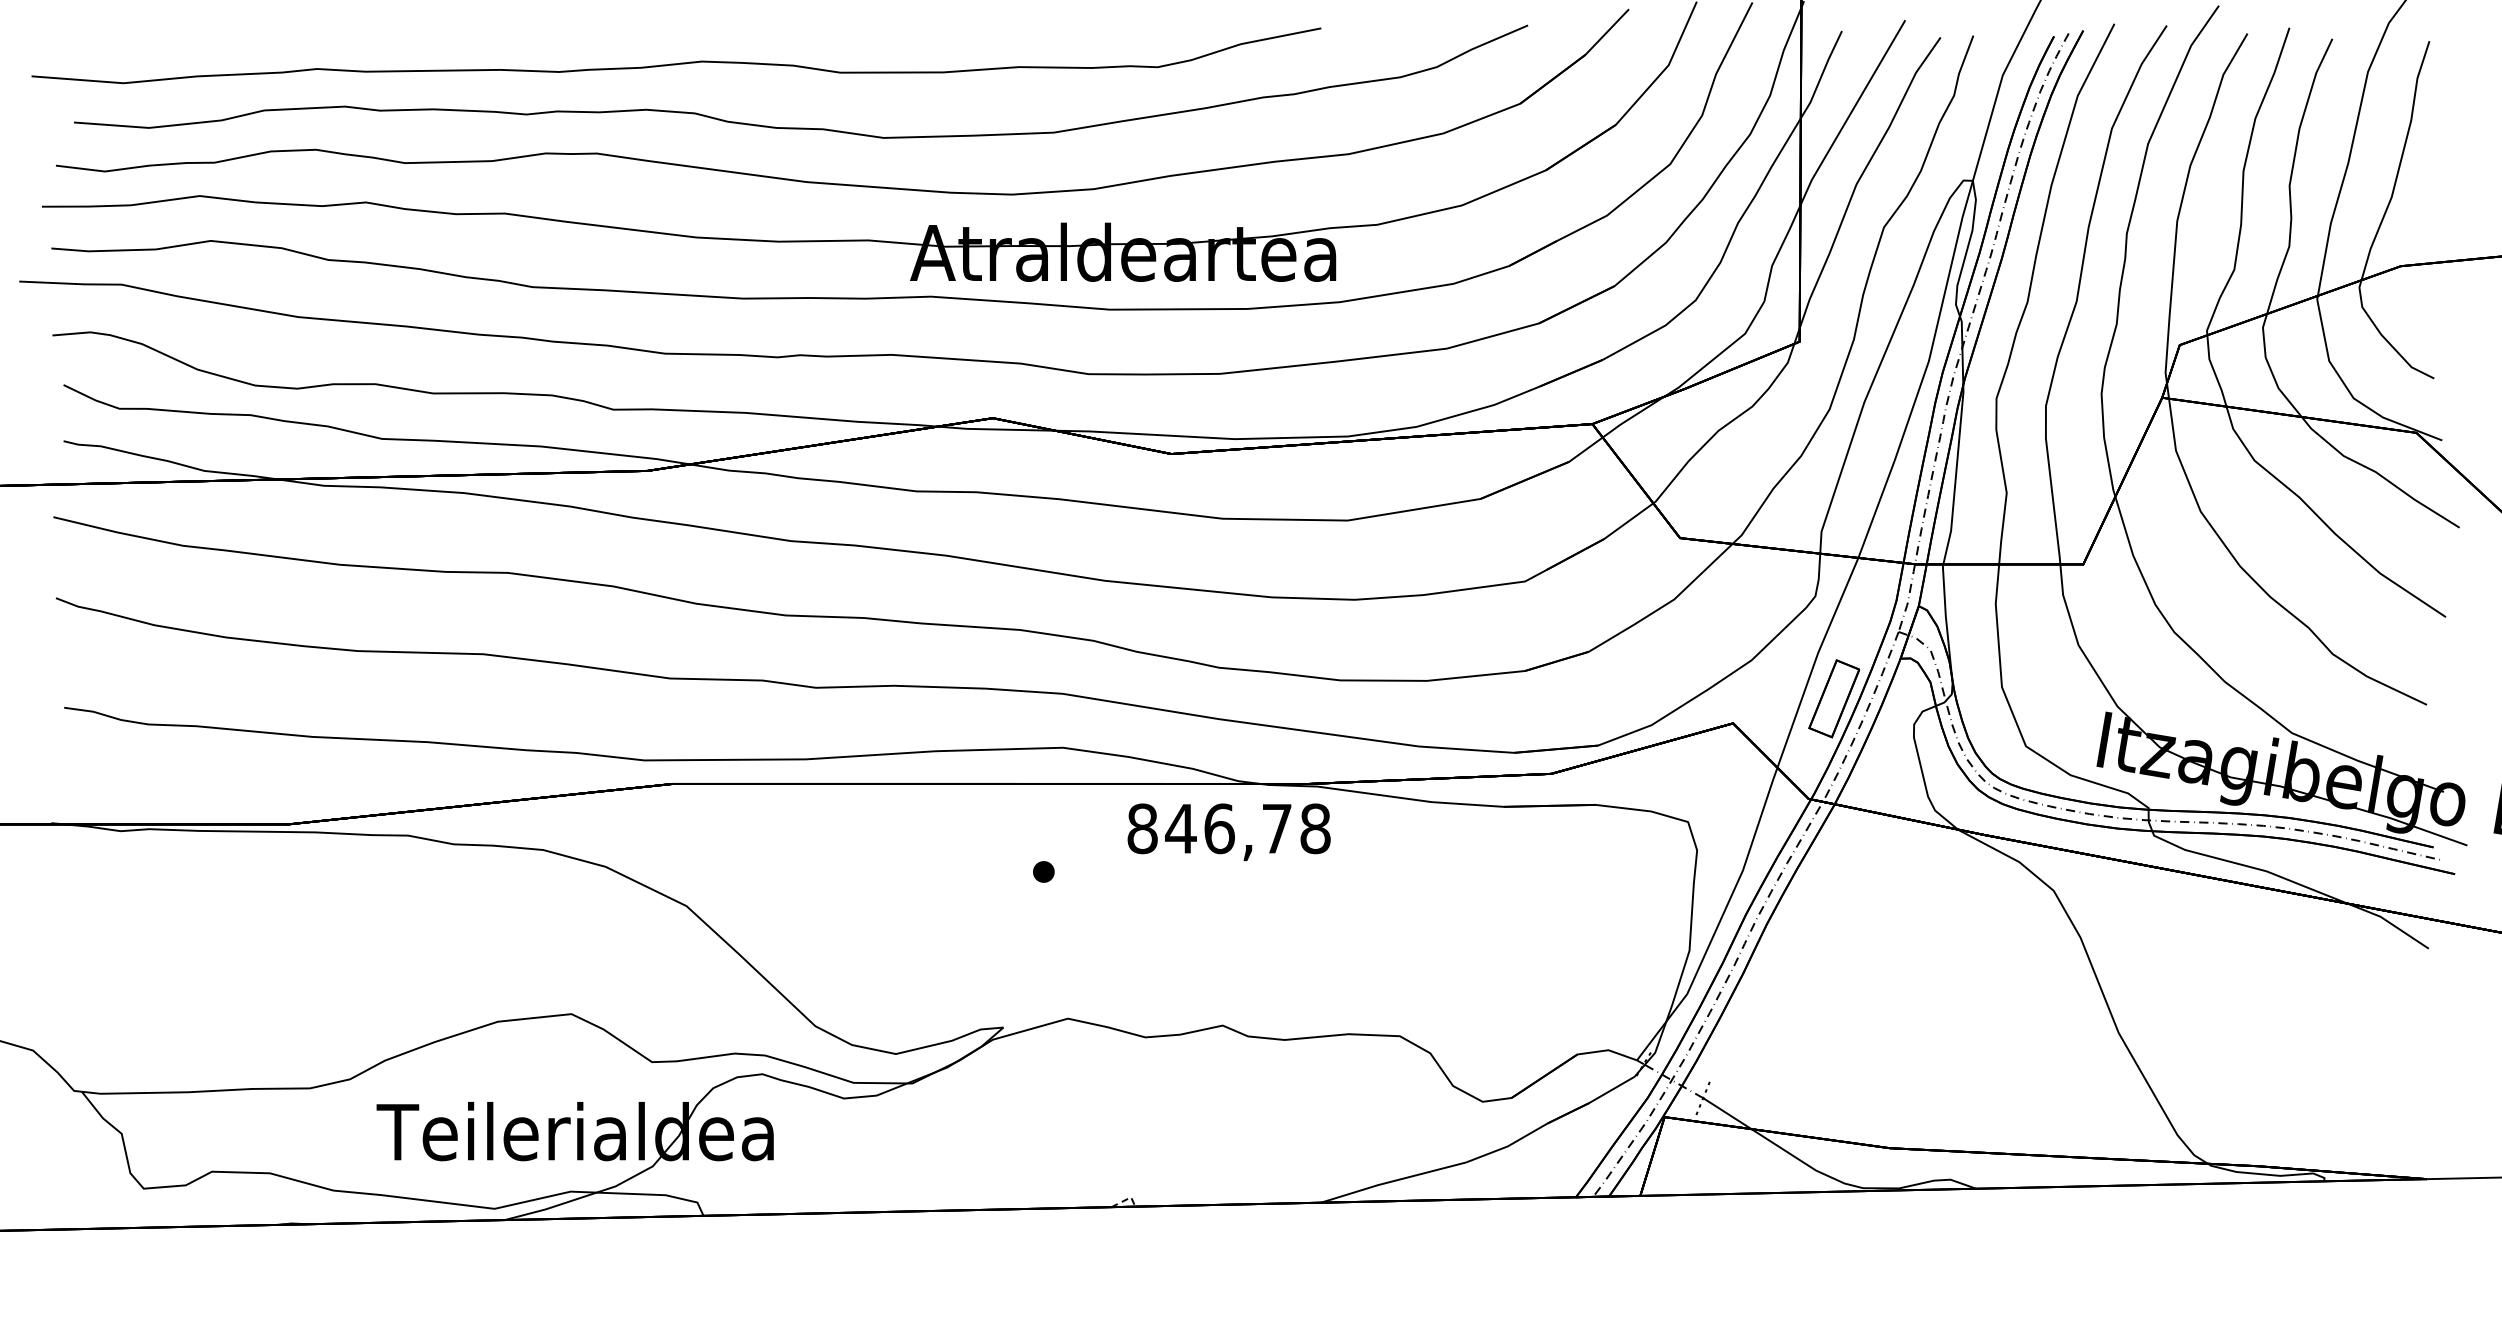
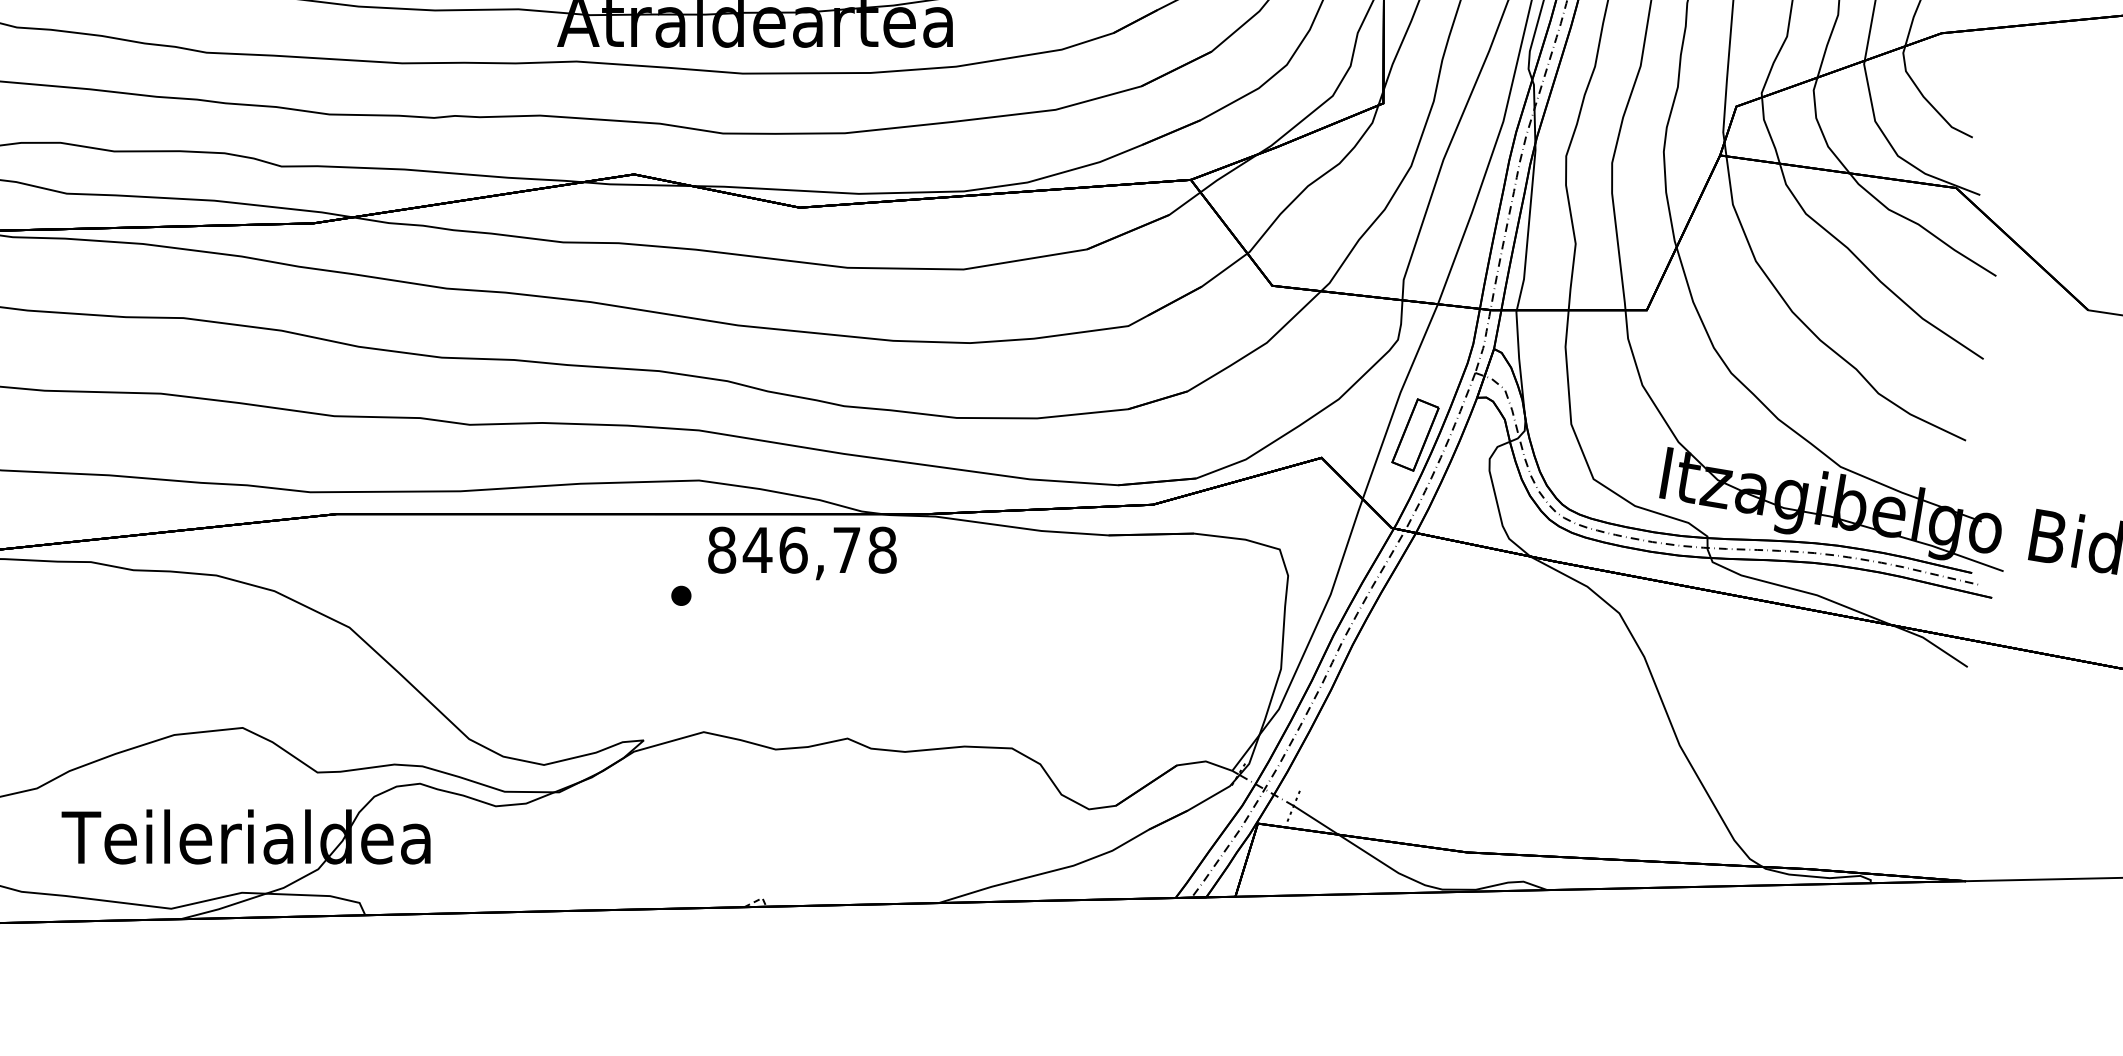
text: (1228, 831) -> (801, 552), moved

